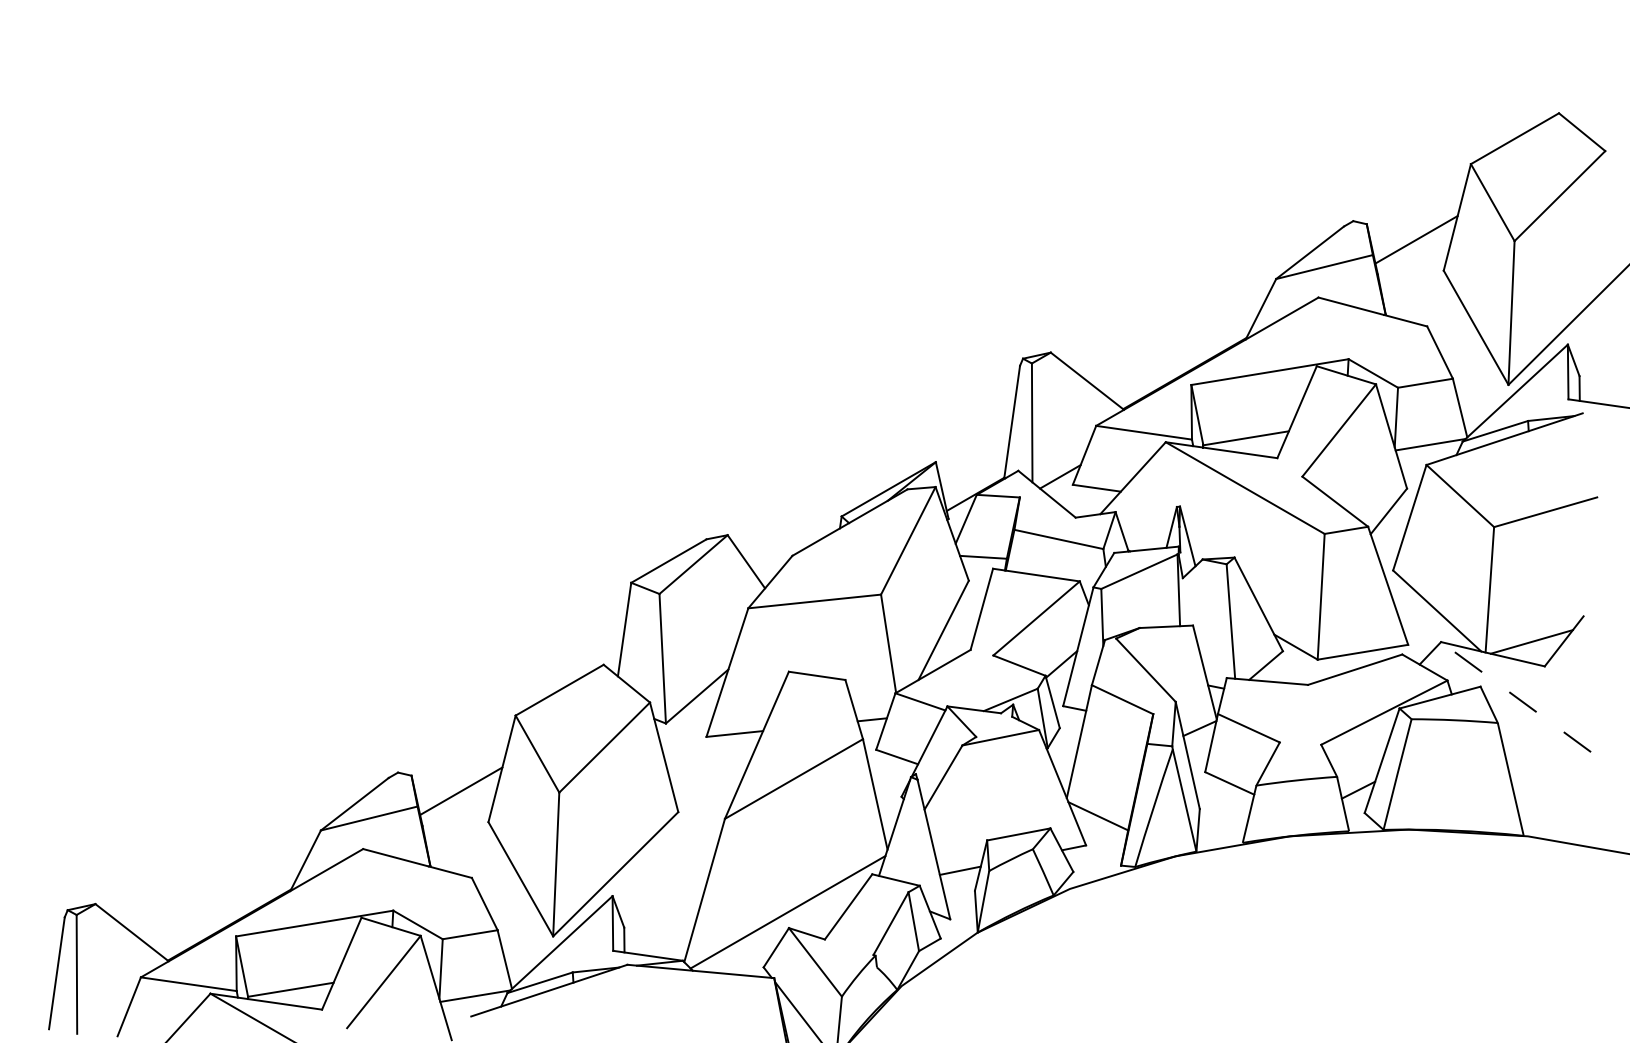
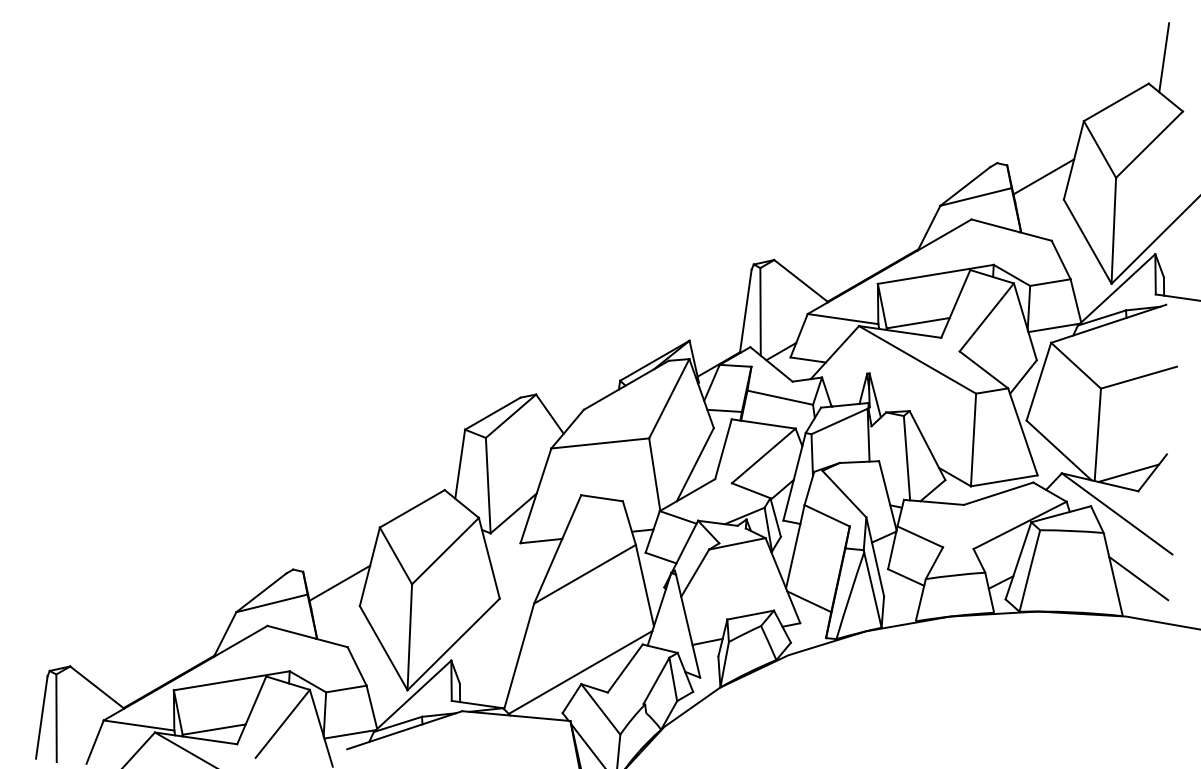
line: (1580, 77) -> (1164, 57), added
line: (1516, 696) -> (1117, 513), dashed -> solid
line: (1545, 784) -> (1138, 578), added

